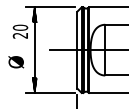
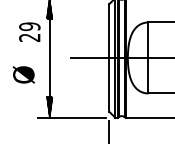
text: (20, 27) -> (29, 26), 20 -> 29

